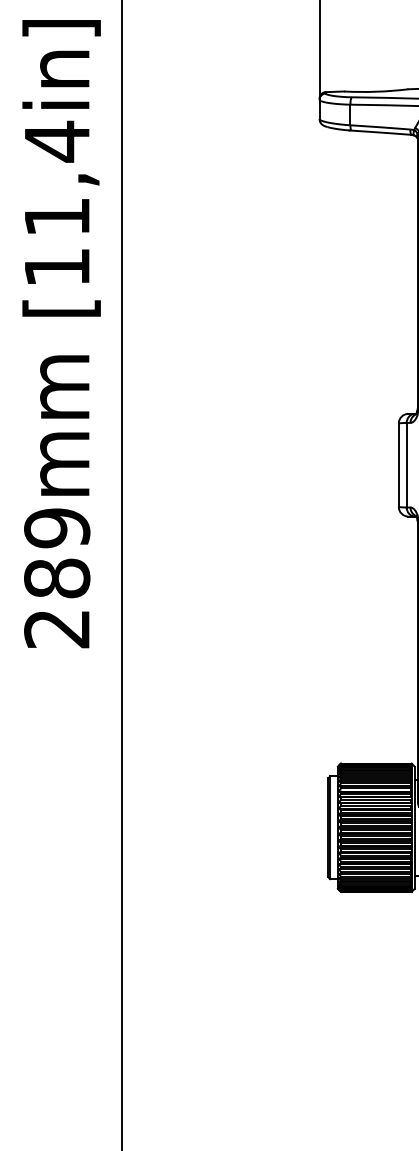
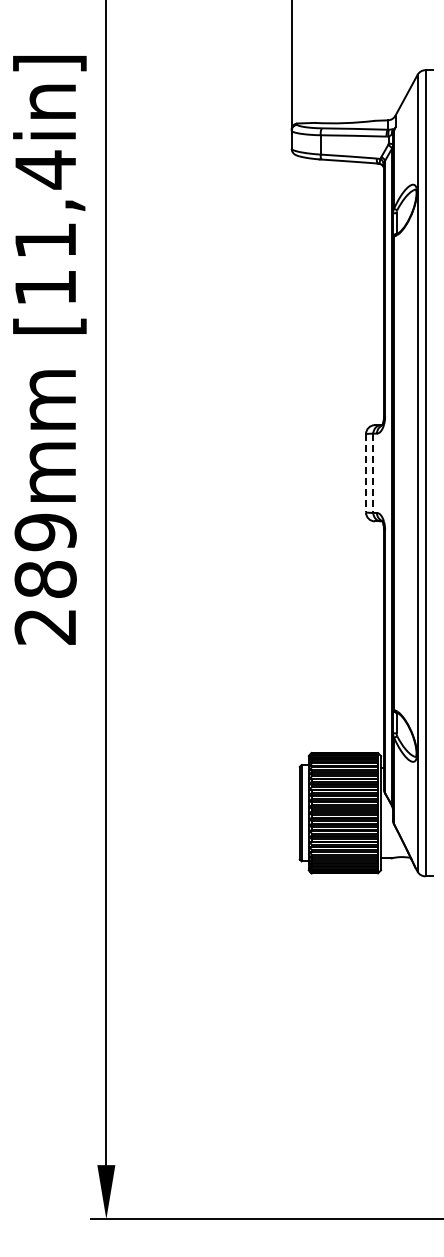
line: (398, 465) -> (365, 473), solid -> dashed
line: (406, 465) -> (373, 473), solid -> dashed

